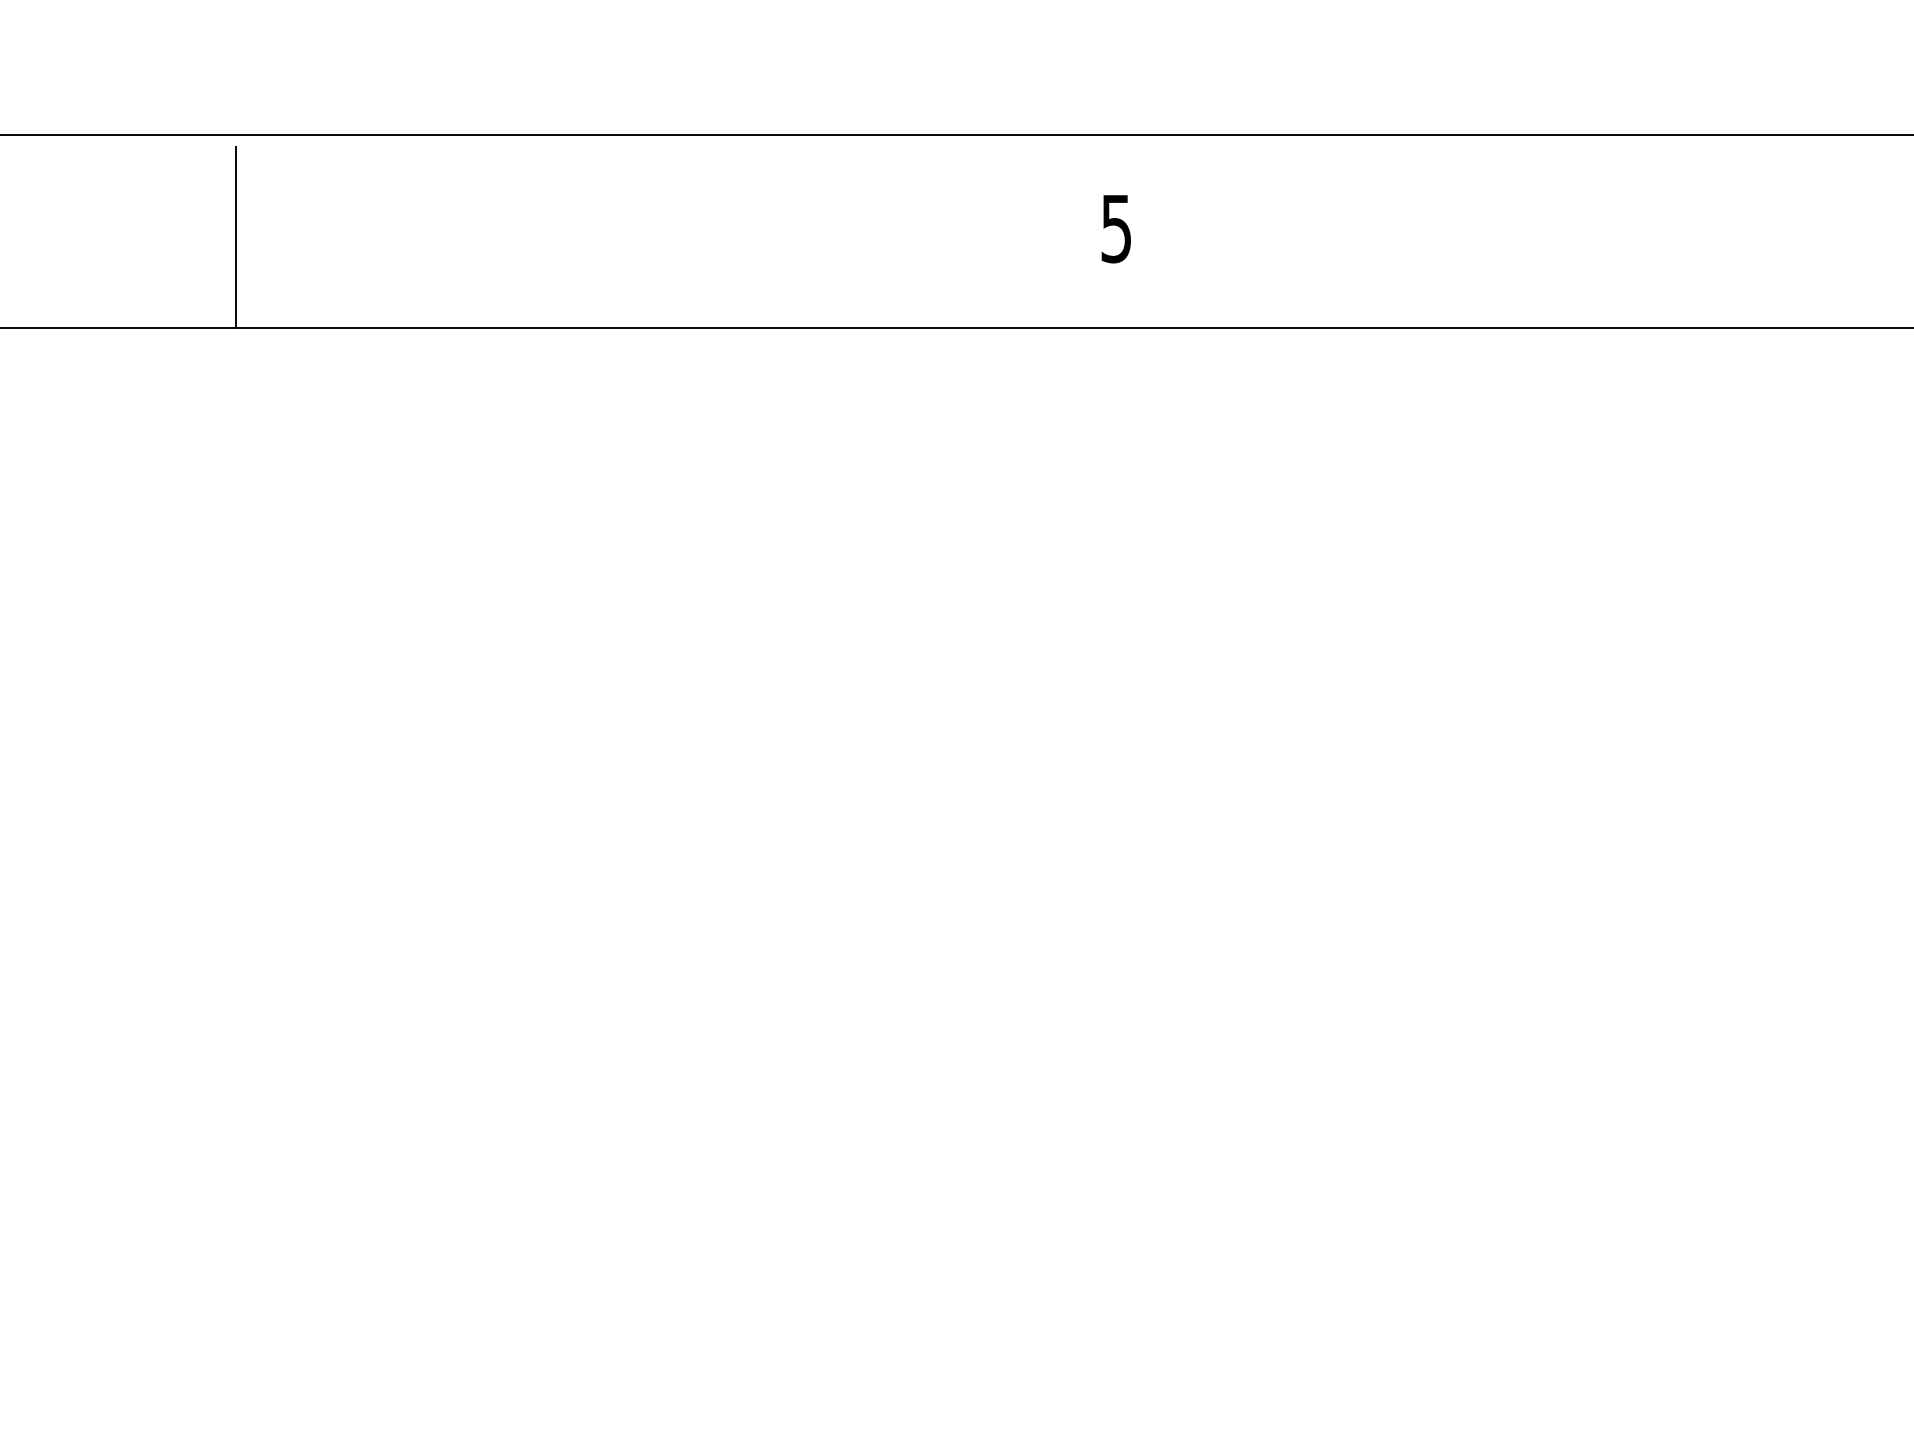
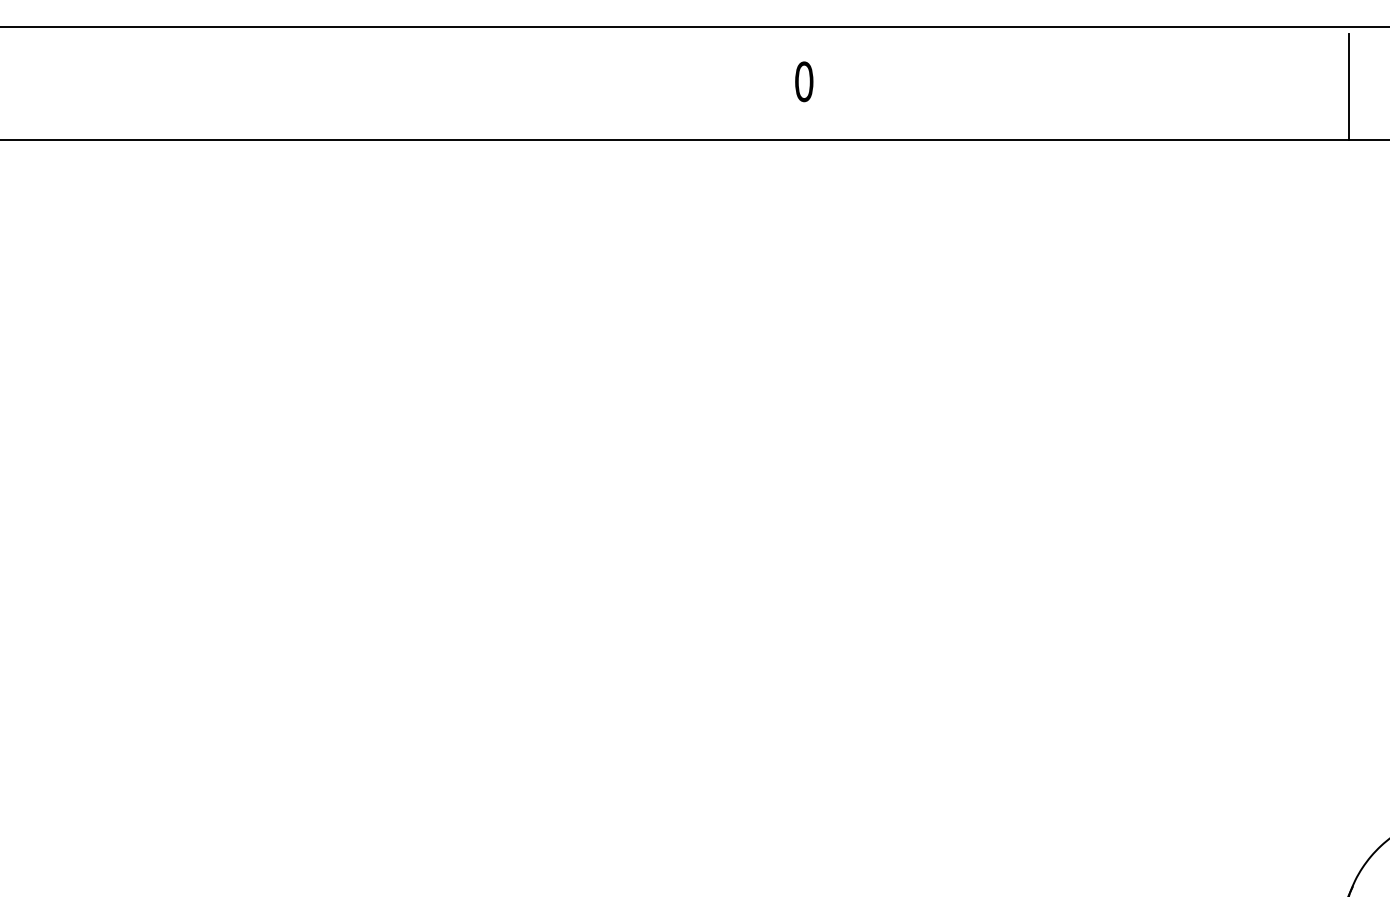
text: (1116, 228) -> (804, 81), 5 -> 0
line: (235, 236) -> (286, 86), removed

